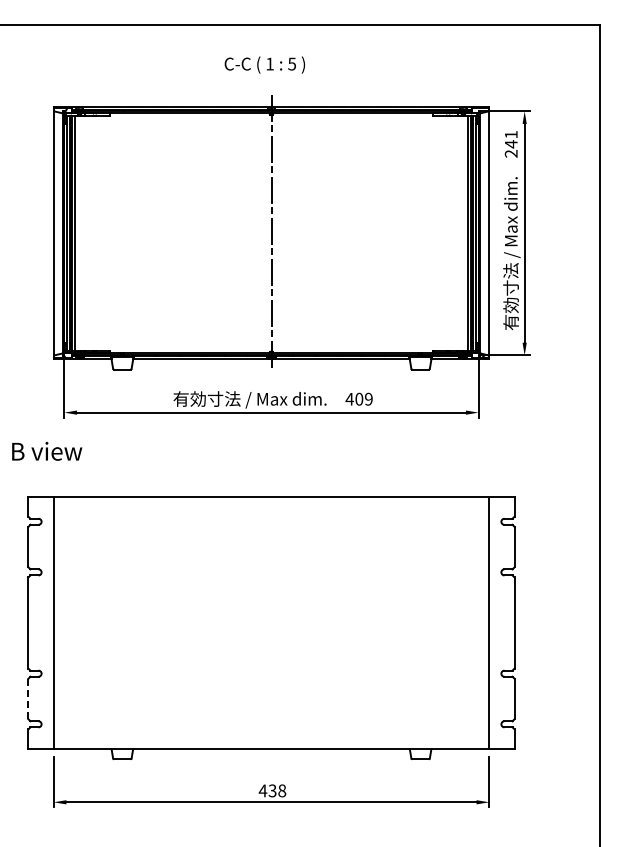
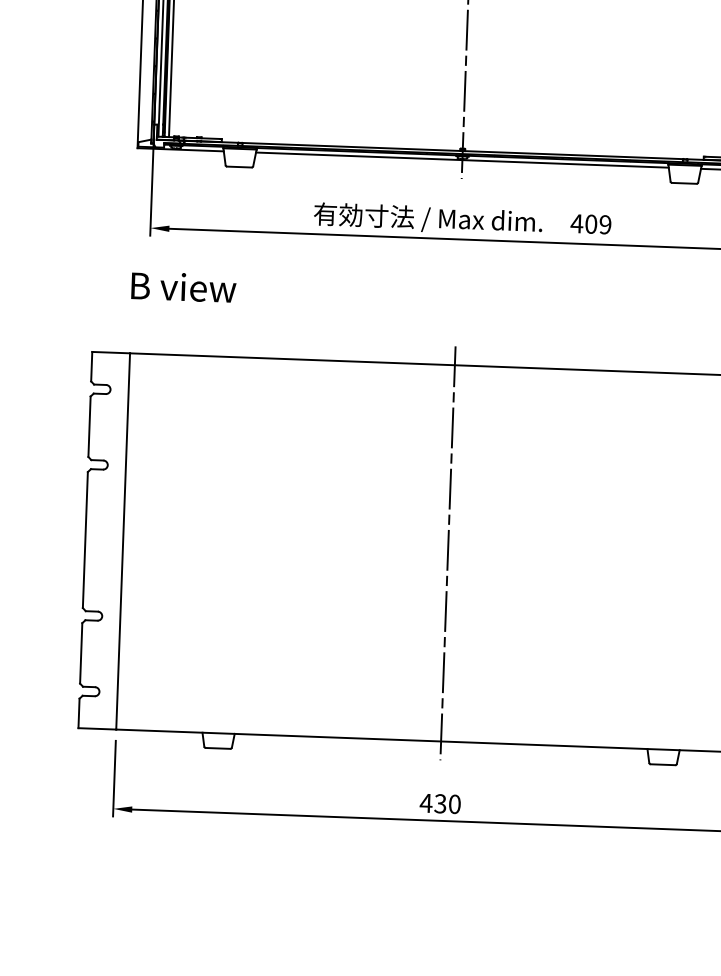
text: (47, 451) -> (184, 287), moved
line: (271, 622) -> (448, 552), added
line: (28, 699) -> (81, 654), dashed -> solid
text: (282, 791) -> (455, 805), 438 -> 430

